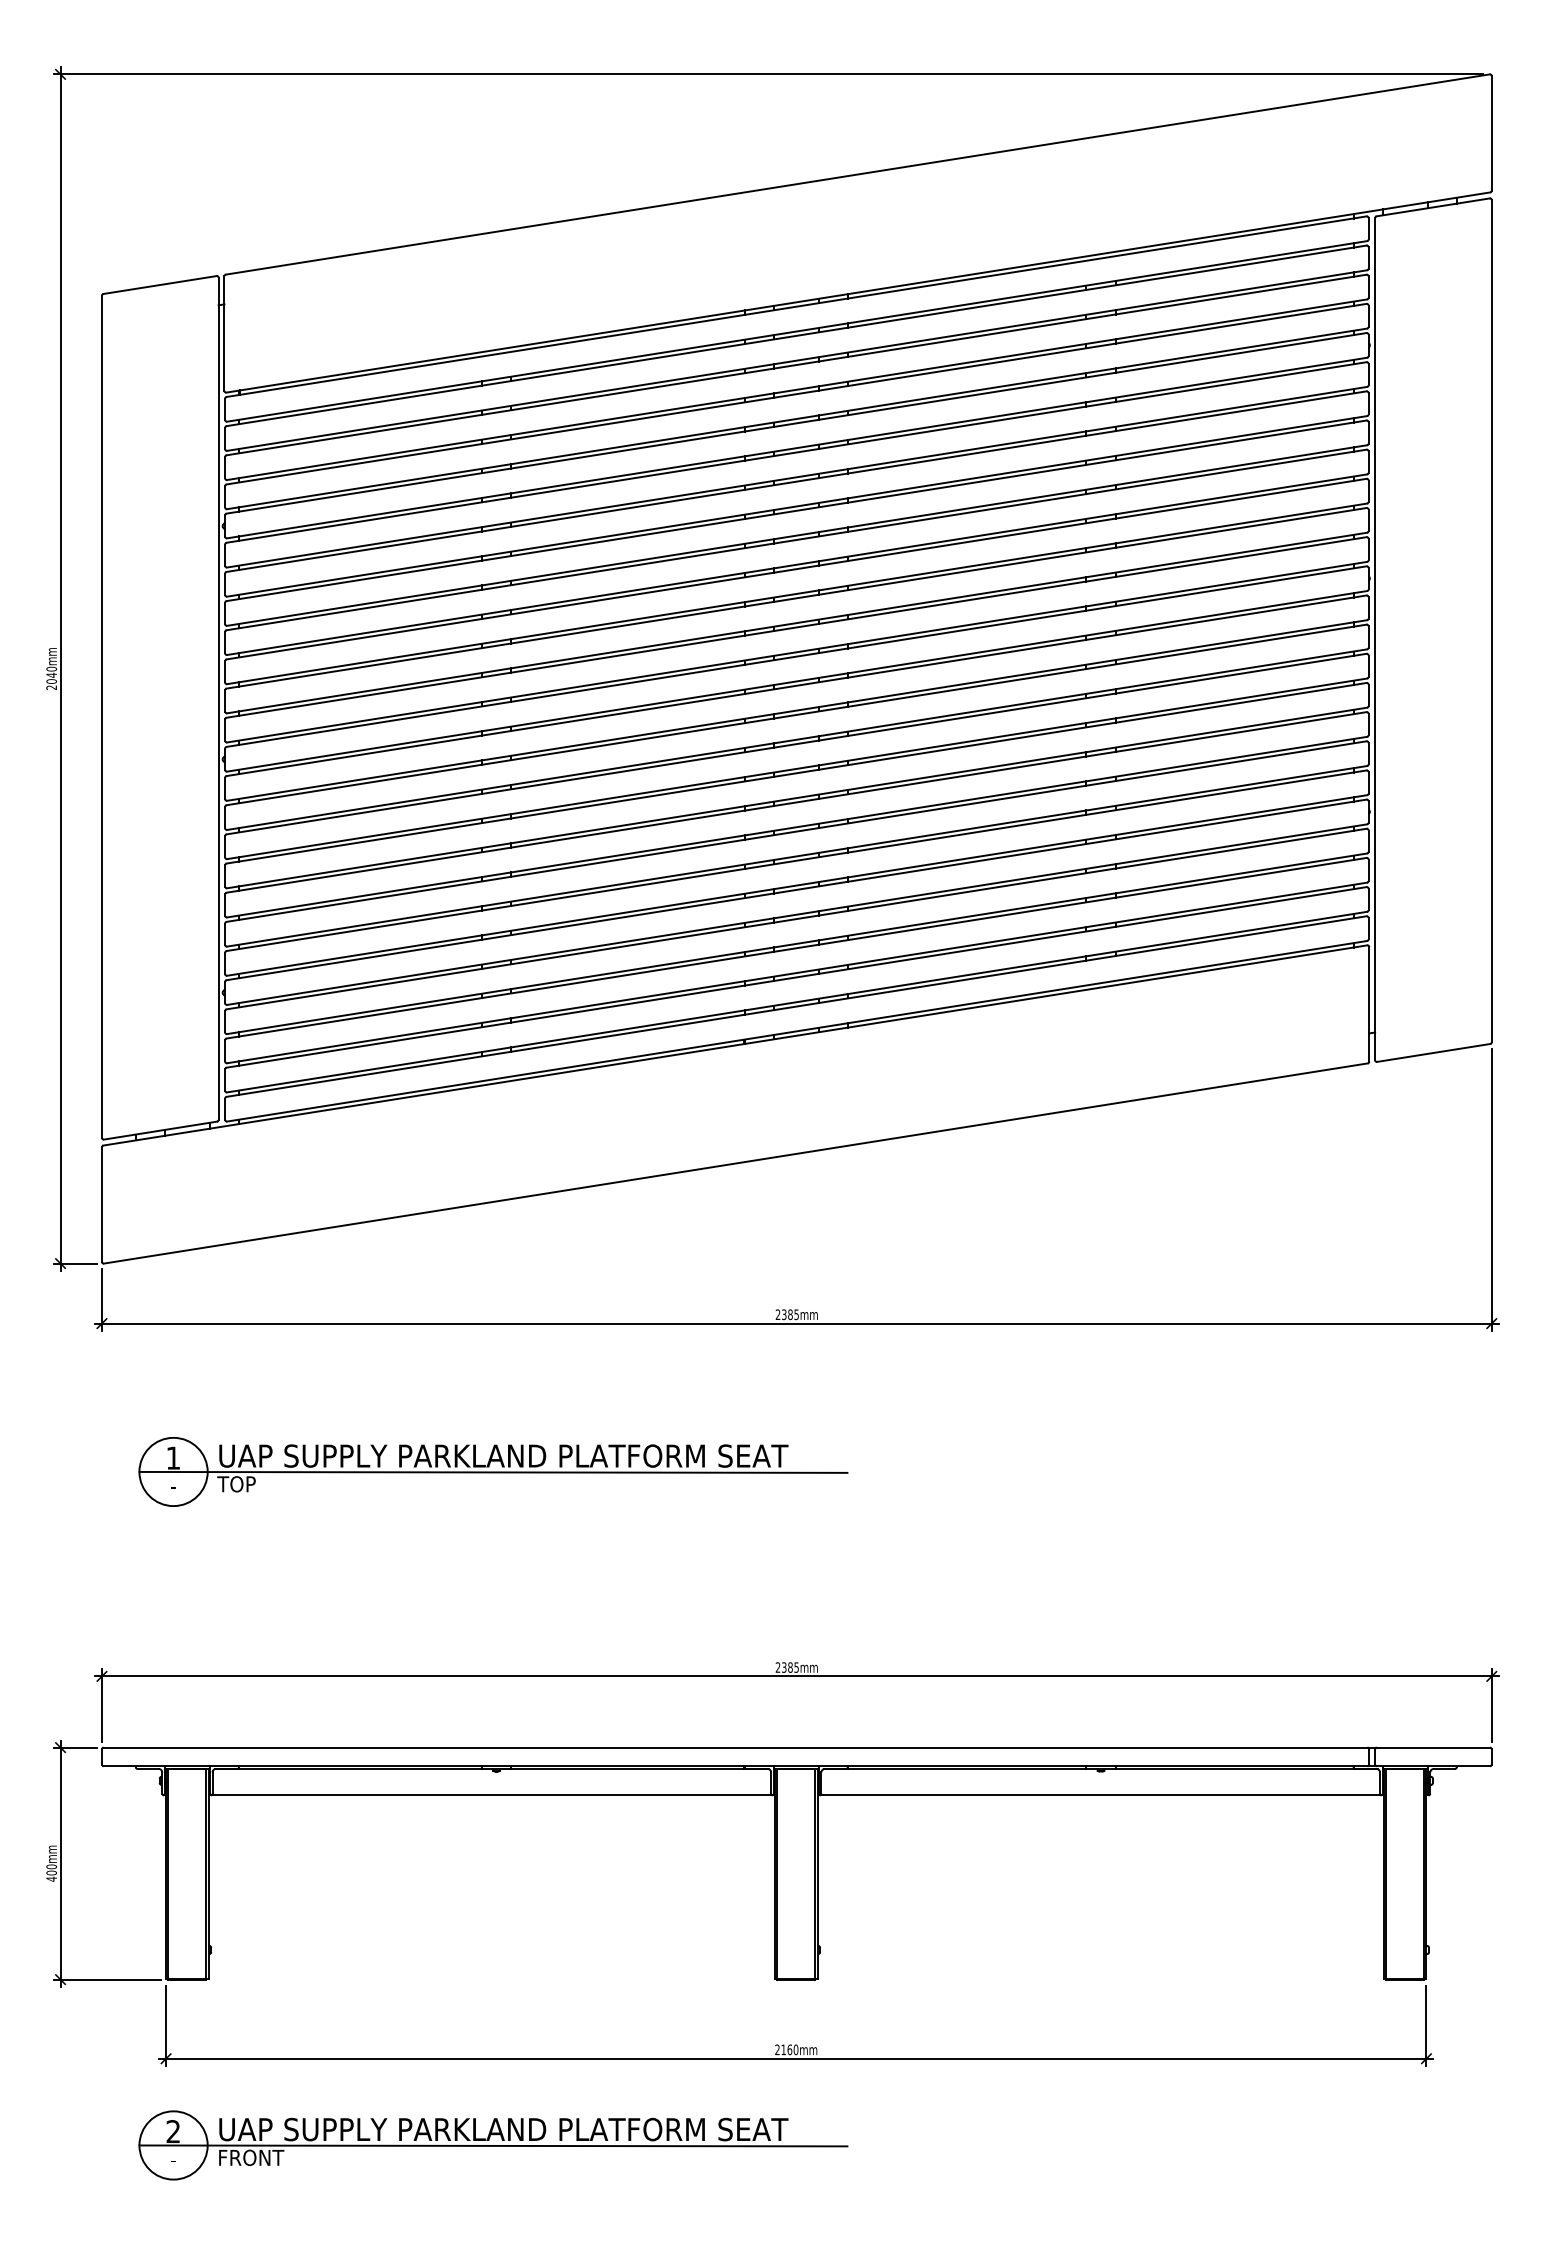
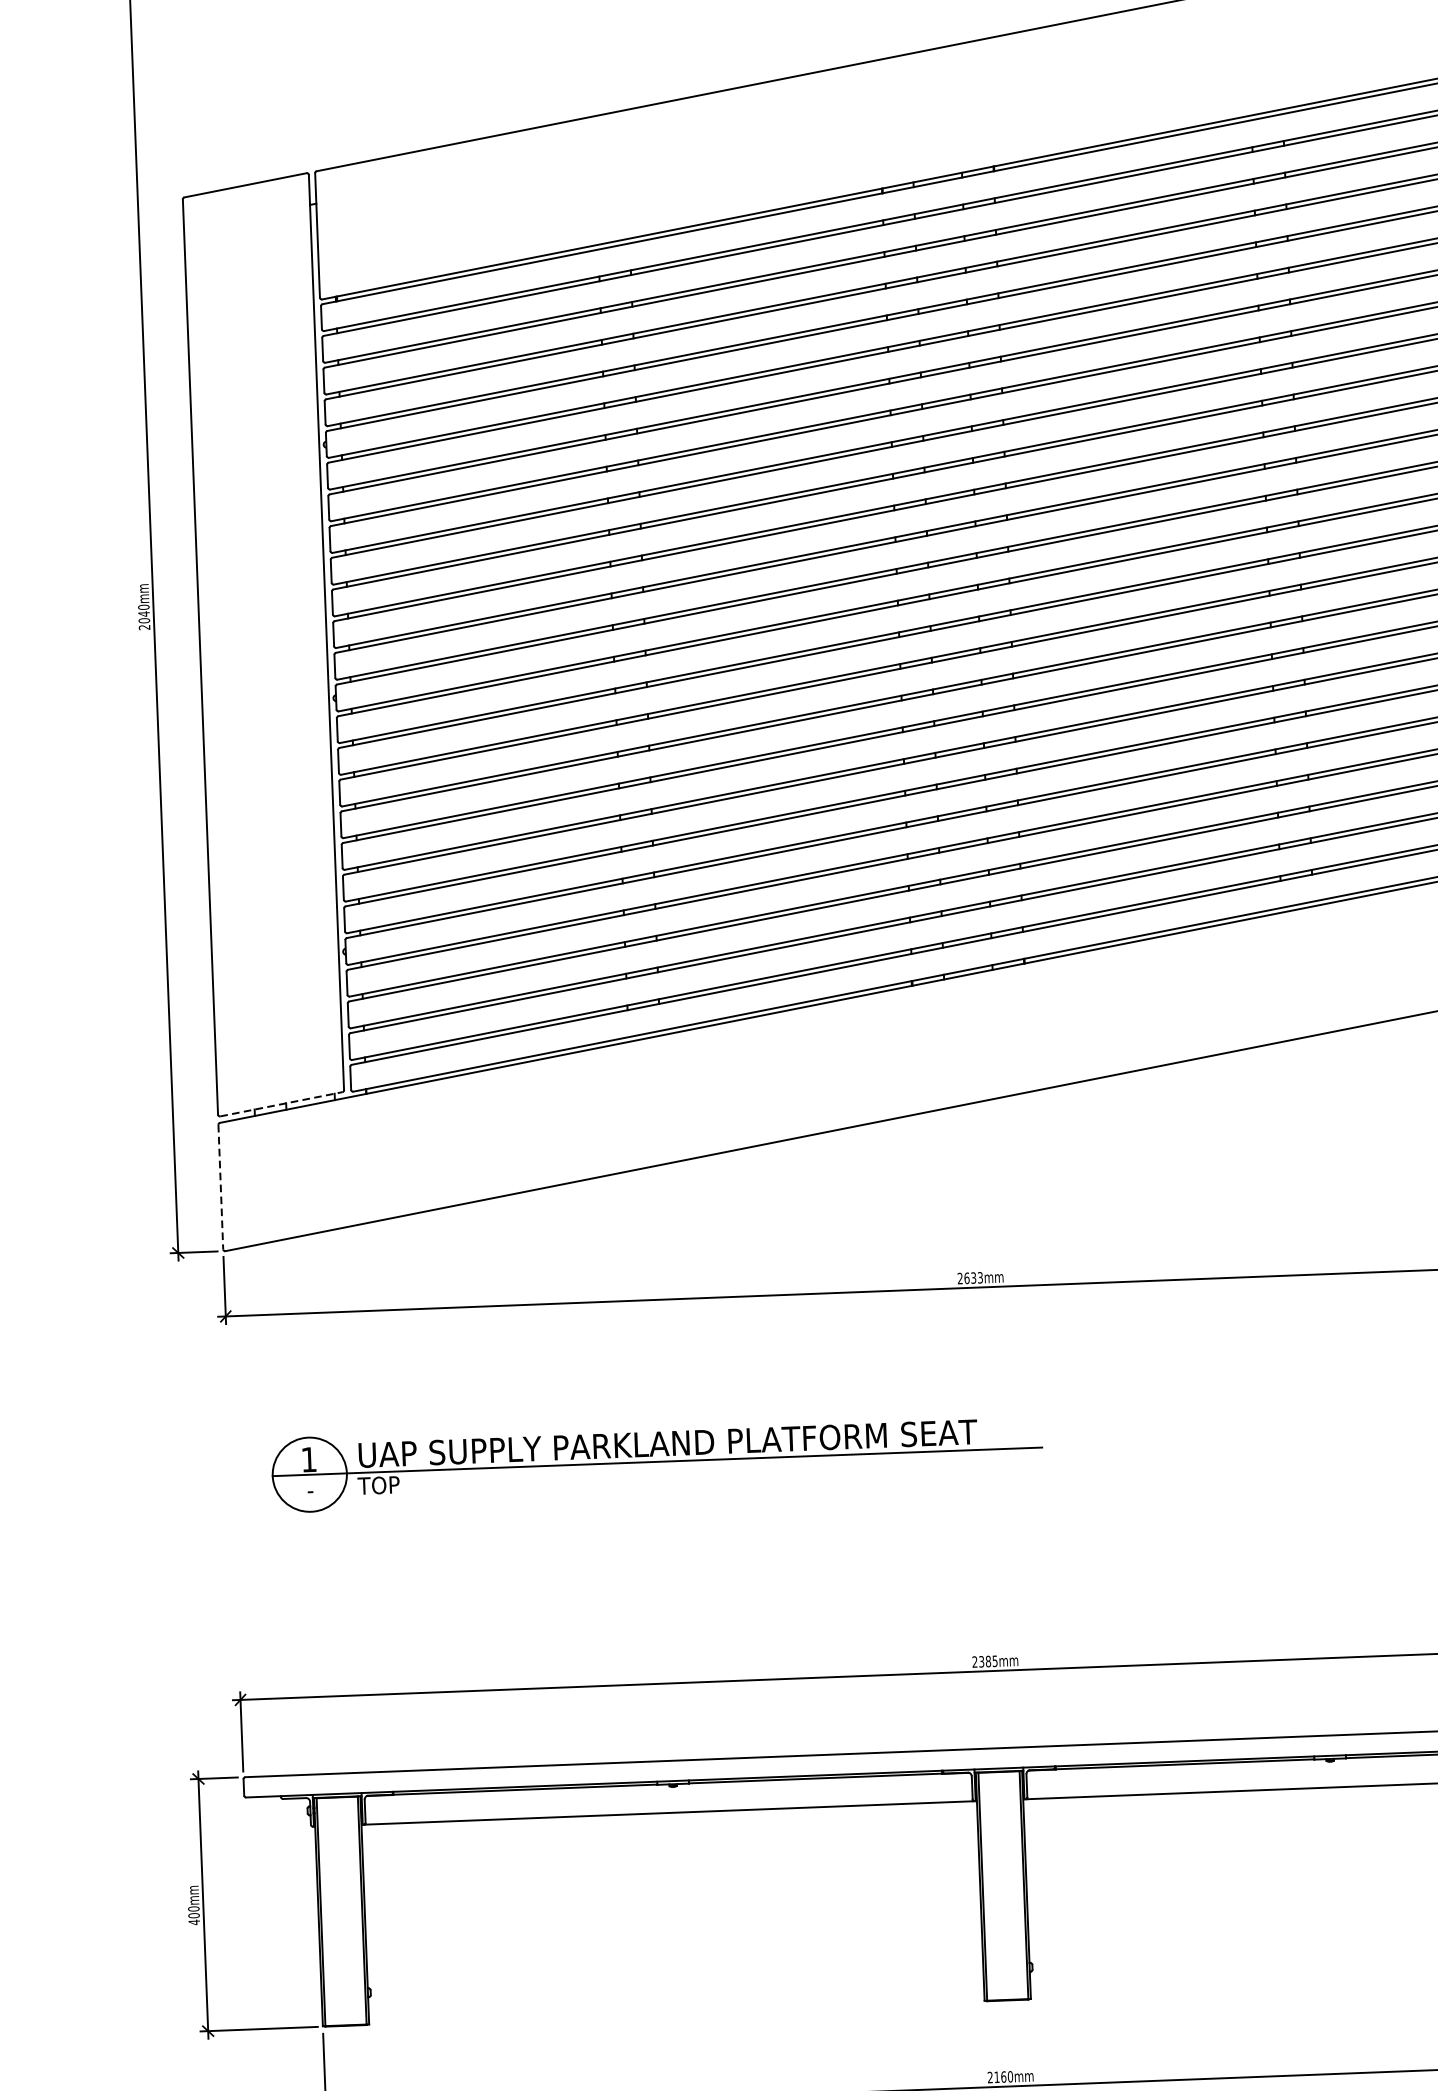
line: (161, 1130) -> (282, 1104), solid -> dashed
line: (101, 1205) -> (220, 1188), solid -> dashed
text: (790, 1314) -> (973, 1277), 2385mm -> 2633mm

